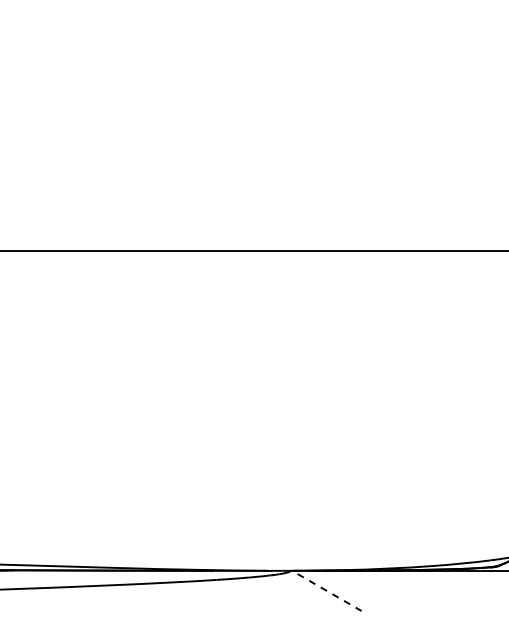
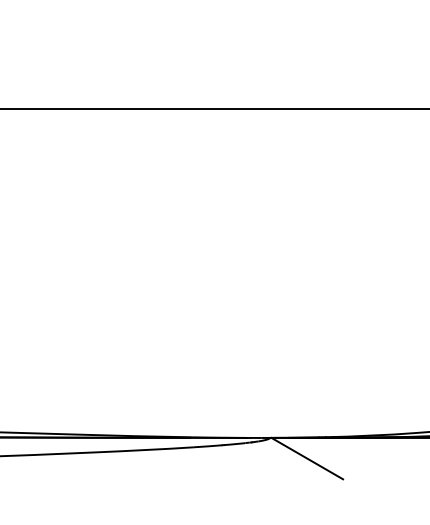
line: (326, 590) -> (306, 458), dashed -> solid

